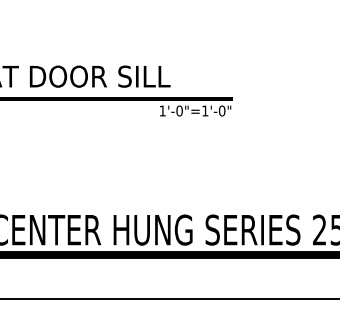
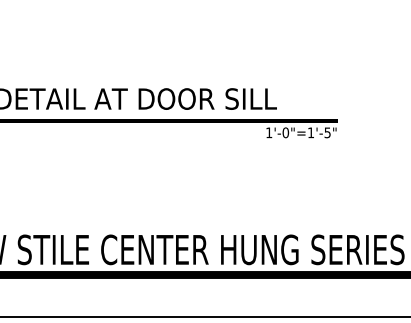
text: (222, 110) -> (327, 132), 1'-0"=1'-0" -> 1'-0"=1'-5"

